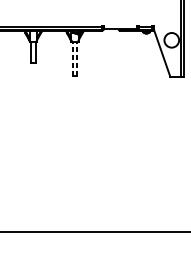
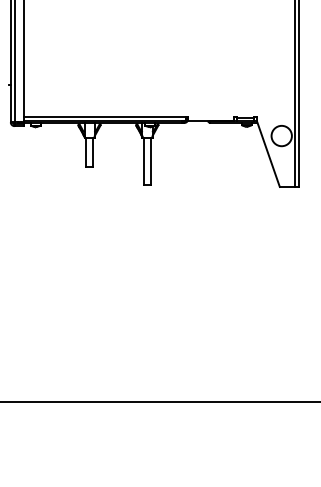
line: (72, 58) -> (144, 161), dashed -> solid
line: (77, 58) -> (150, 161), dashed -> solid

